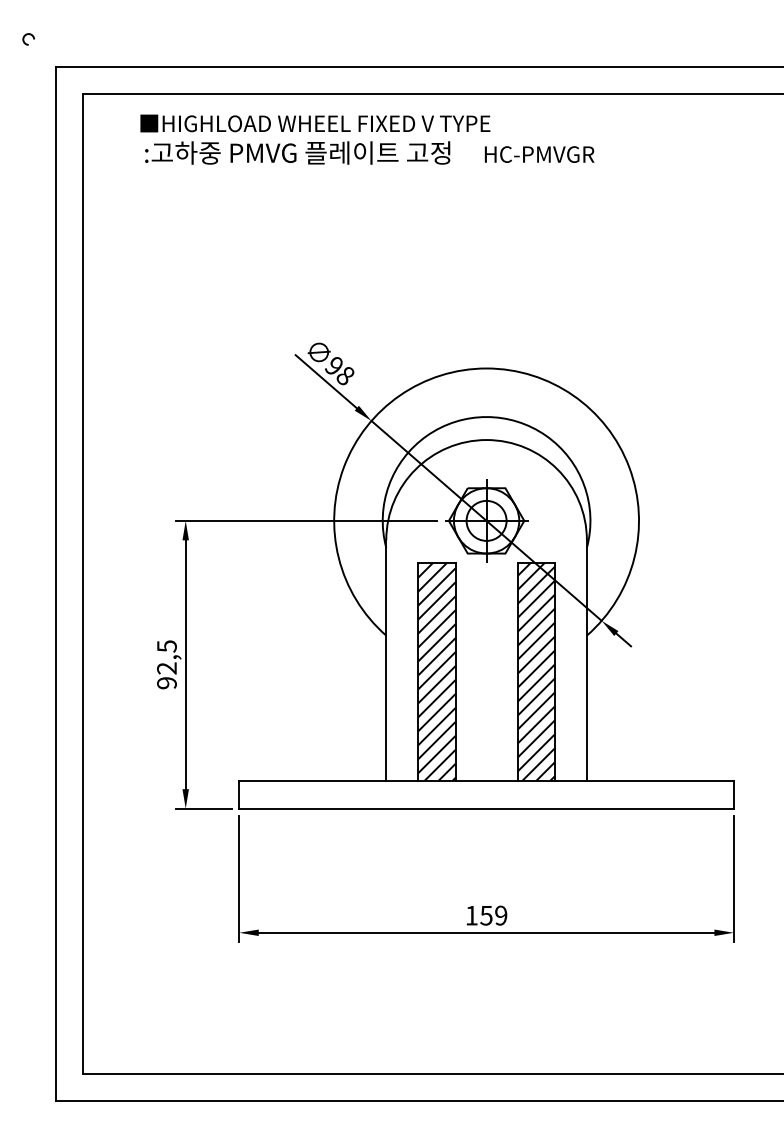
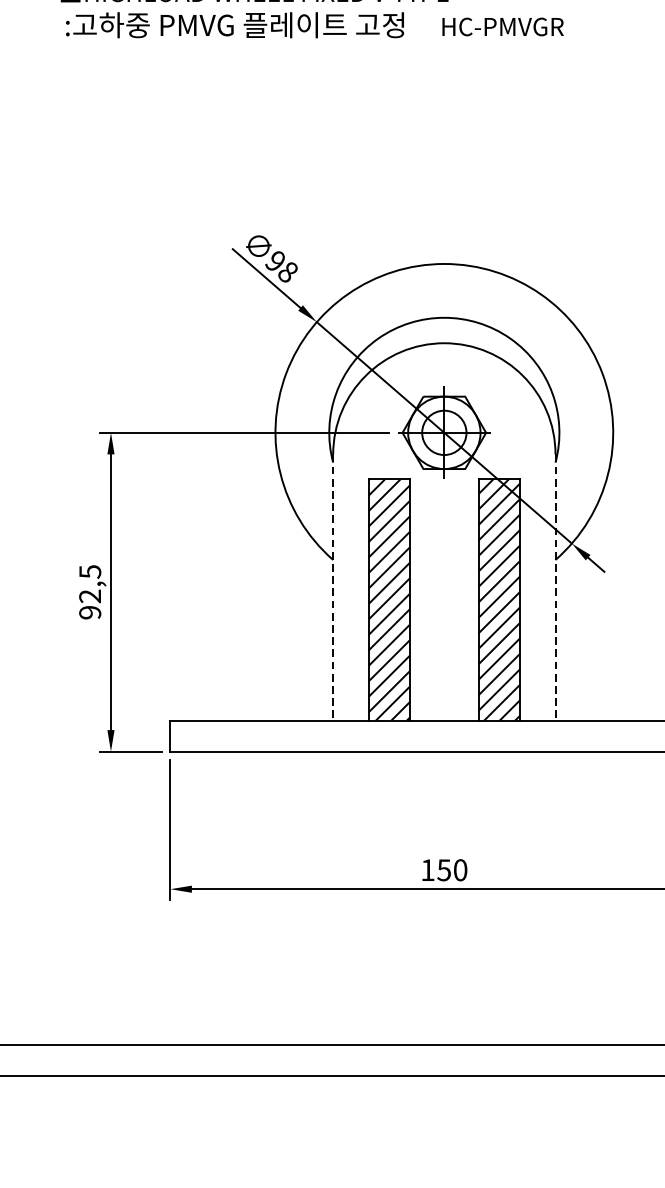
line: (386, 660) -> (333, 587), solid -> dashed
line: (586, 660) -> (555, 587), solid -> dashed
text: (501, 915) -> (460, 870), 159 -> 150

